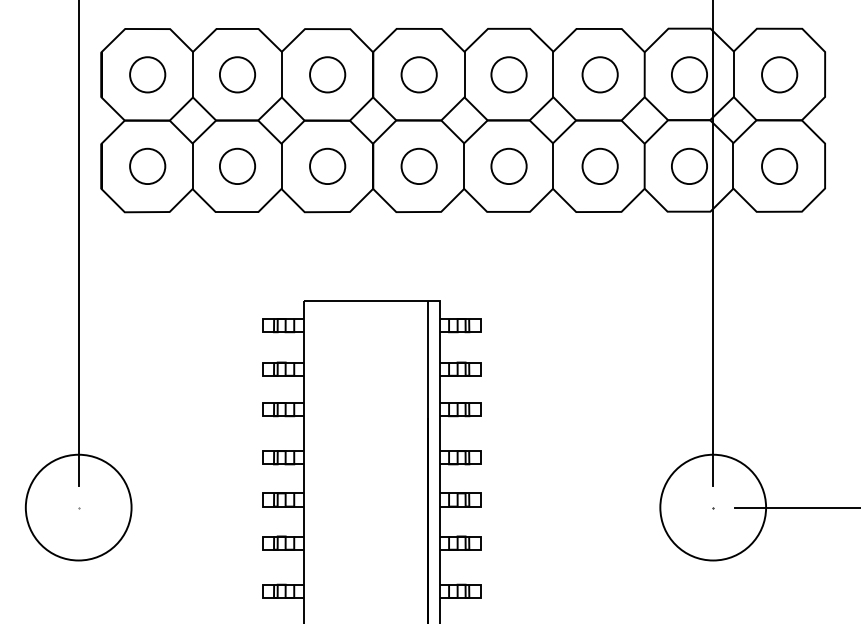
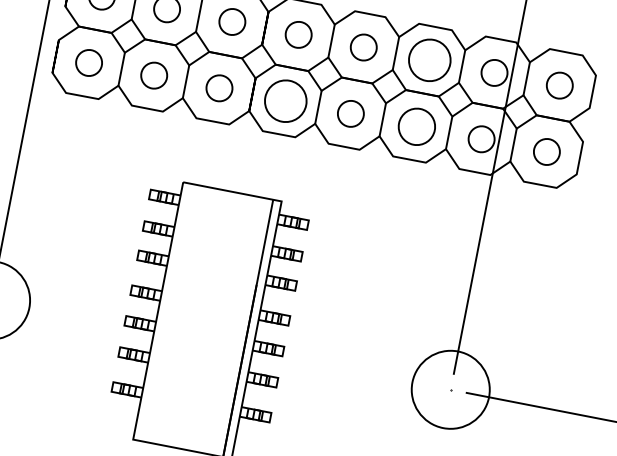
circle: (599, 74) -> (429, 60), size x1.6
circle: (599, 165) -> (416, 125), size x1.4
circle: (418, 166) -> (285, 101), size x1.6

